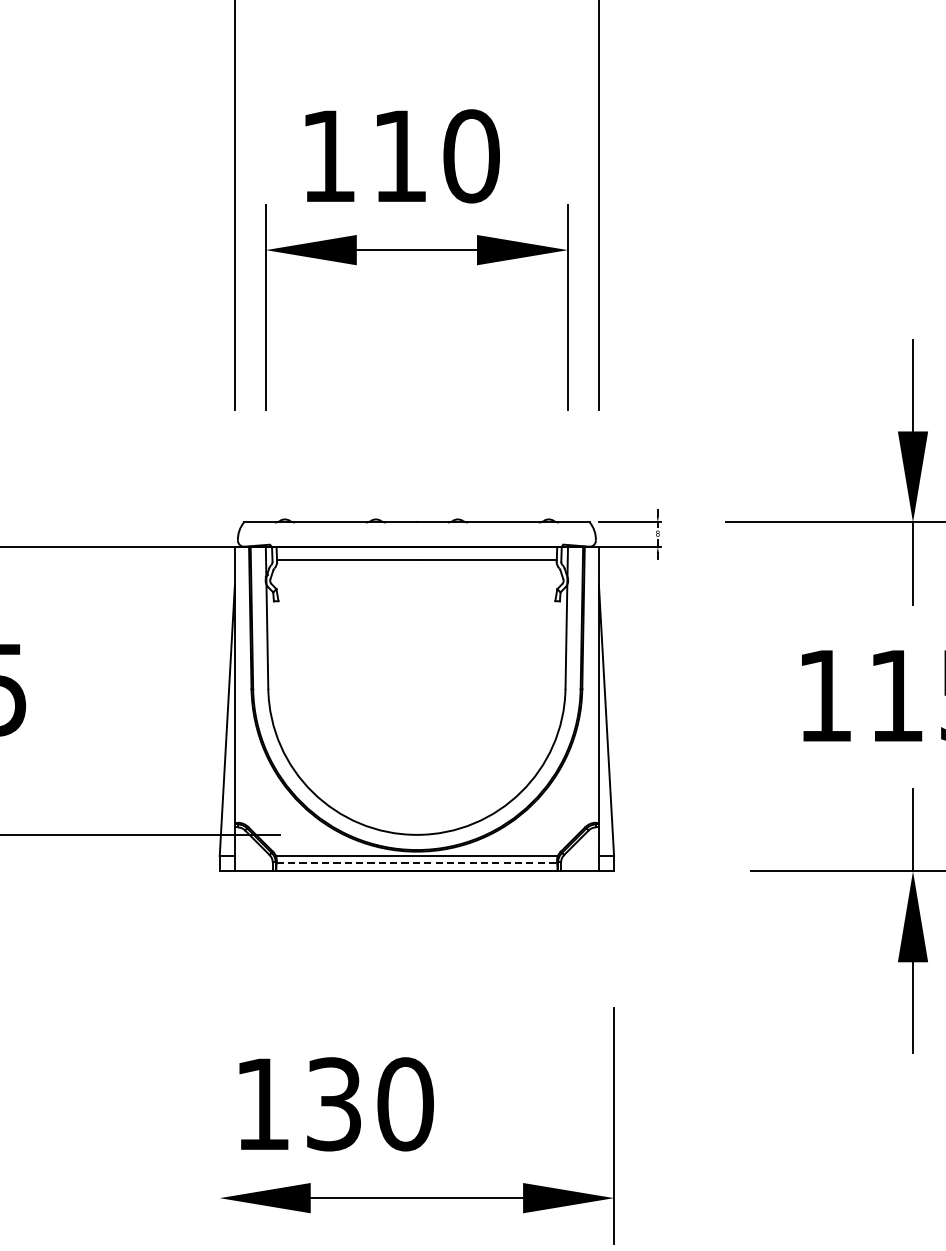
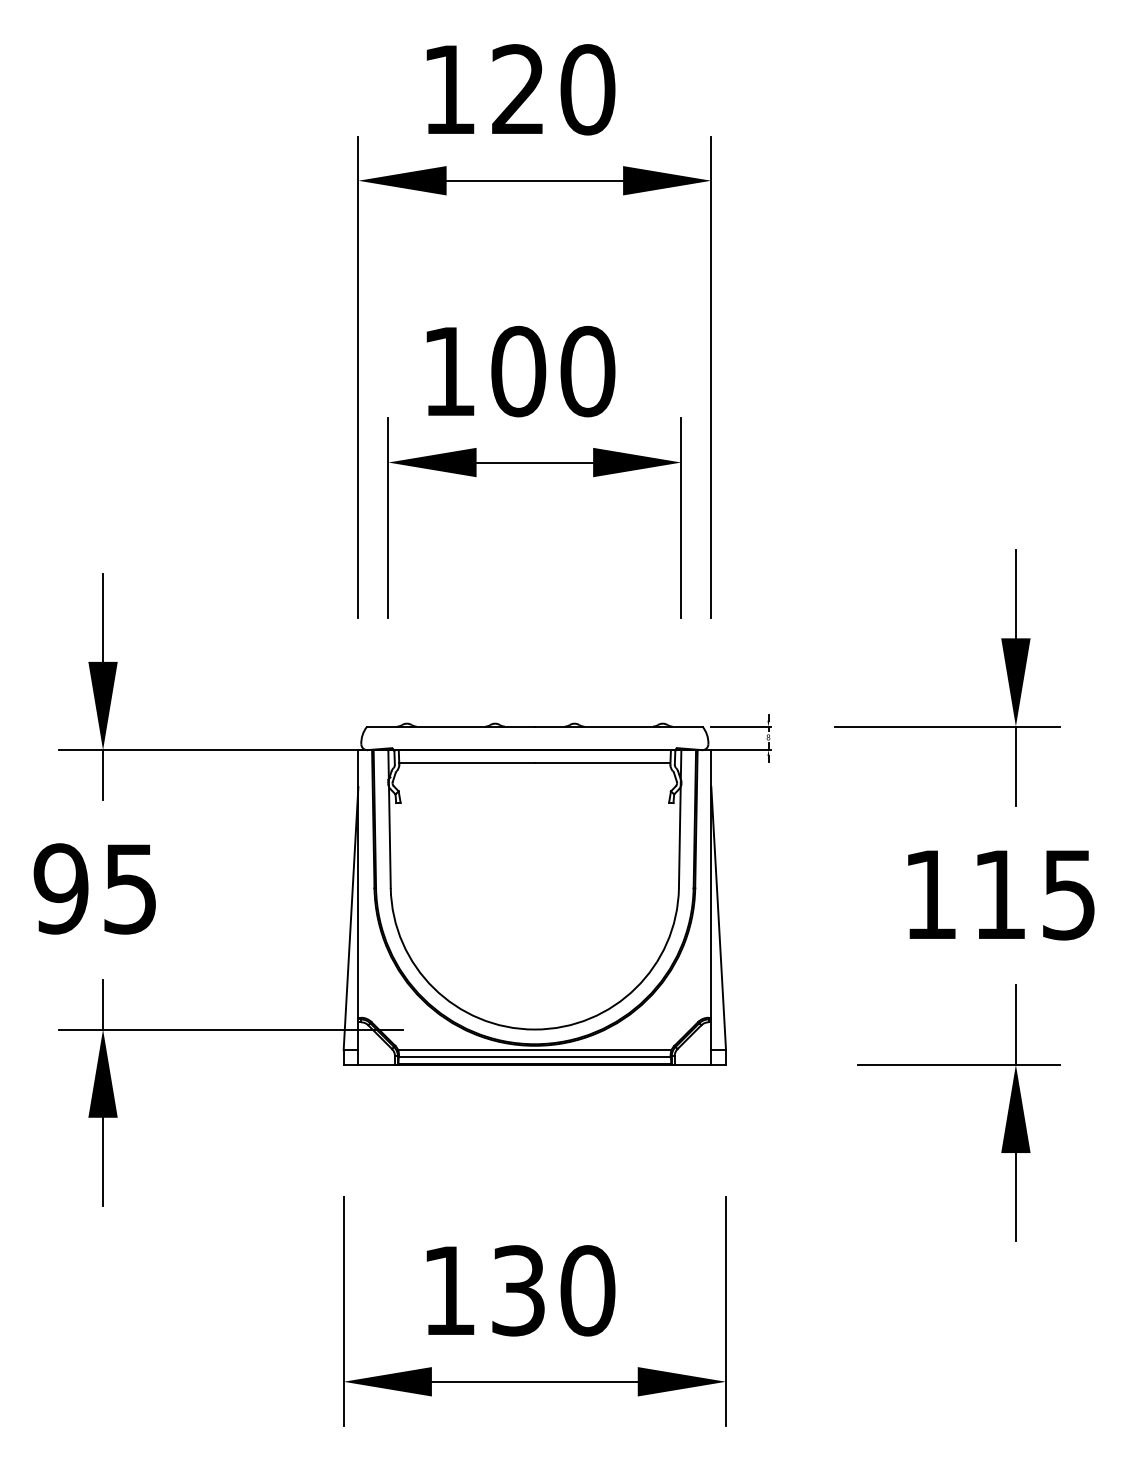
text: (400, 156) -> (518, 371), 110 -> 100
line: (416, 862) -> (534, 1056), dashed -> solid
text: (336, 1104) -> (520, 1290), moved
line: (219, 1125) -> (343, 1311), added

